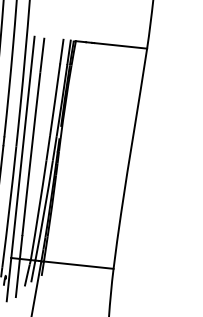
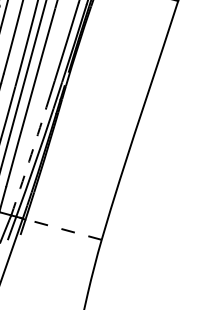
arc: (38, 210) -> (28, 161), solid -> dashed
line: (78, 265) -> (63, 229), solid -> dashed

